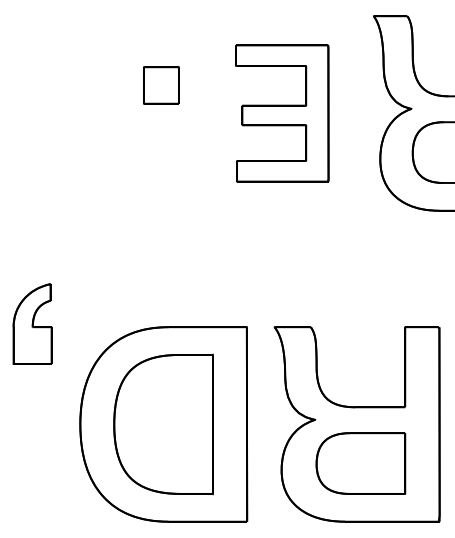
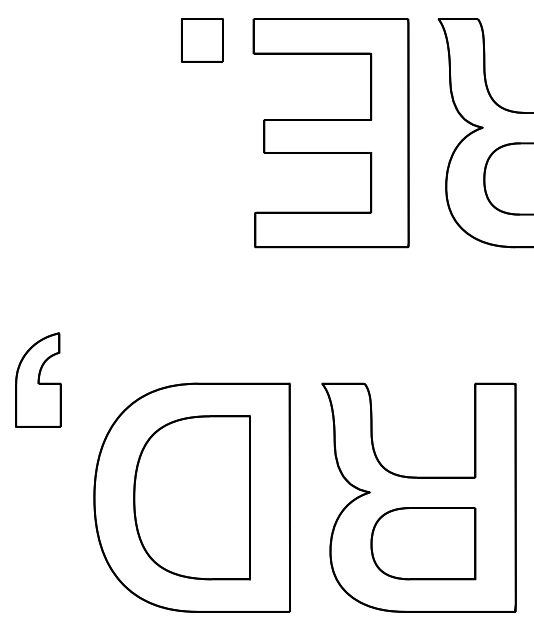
part: (161, 85) -> (202, 40), moved
part: (282, 113) -> (331, 133), size x1.43

